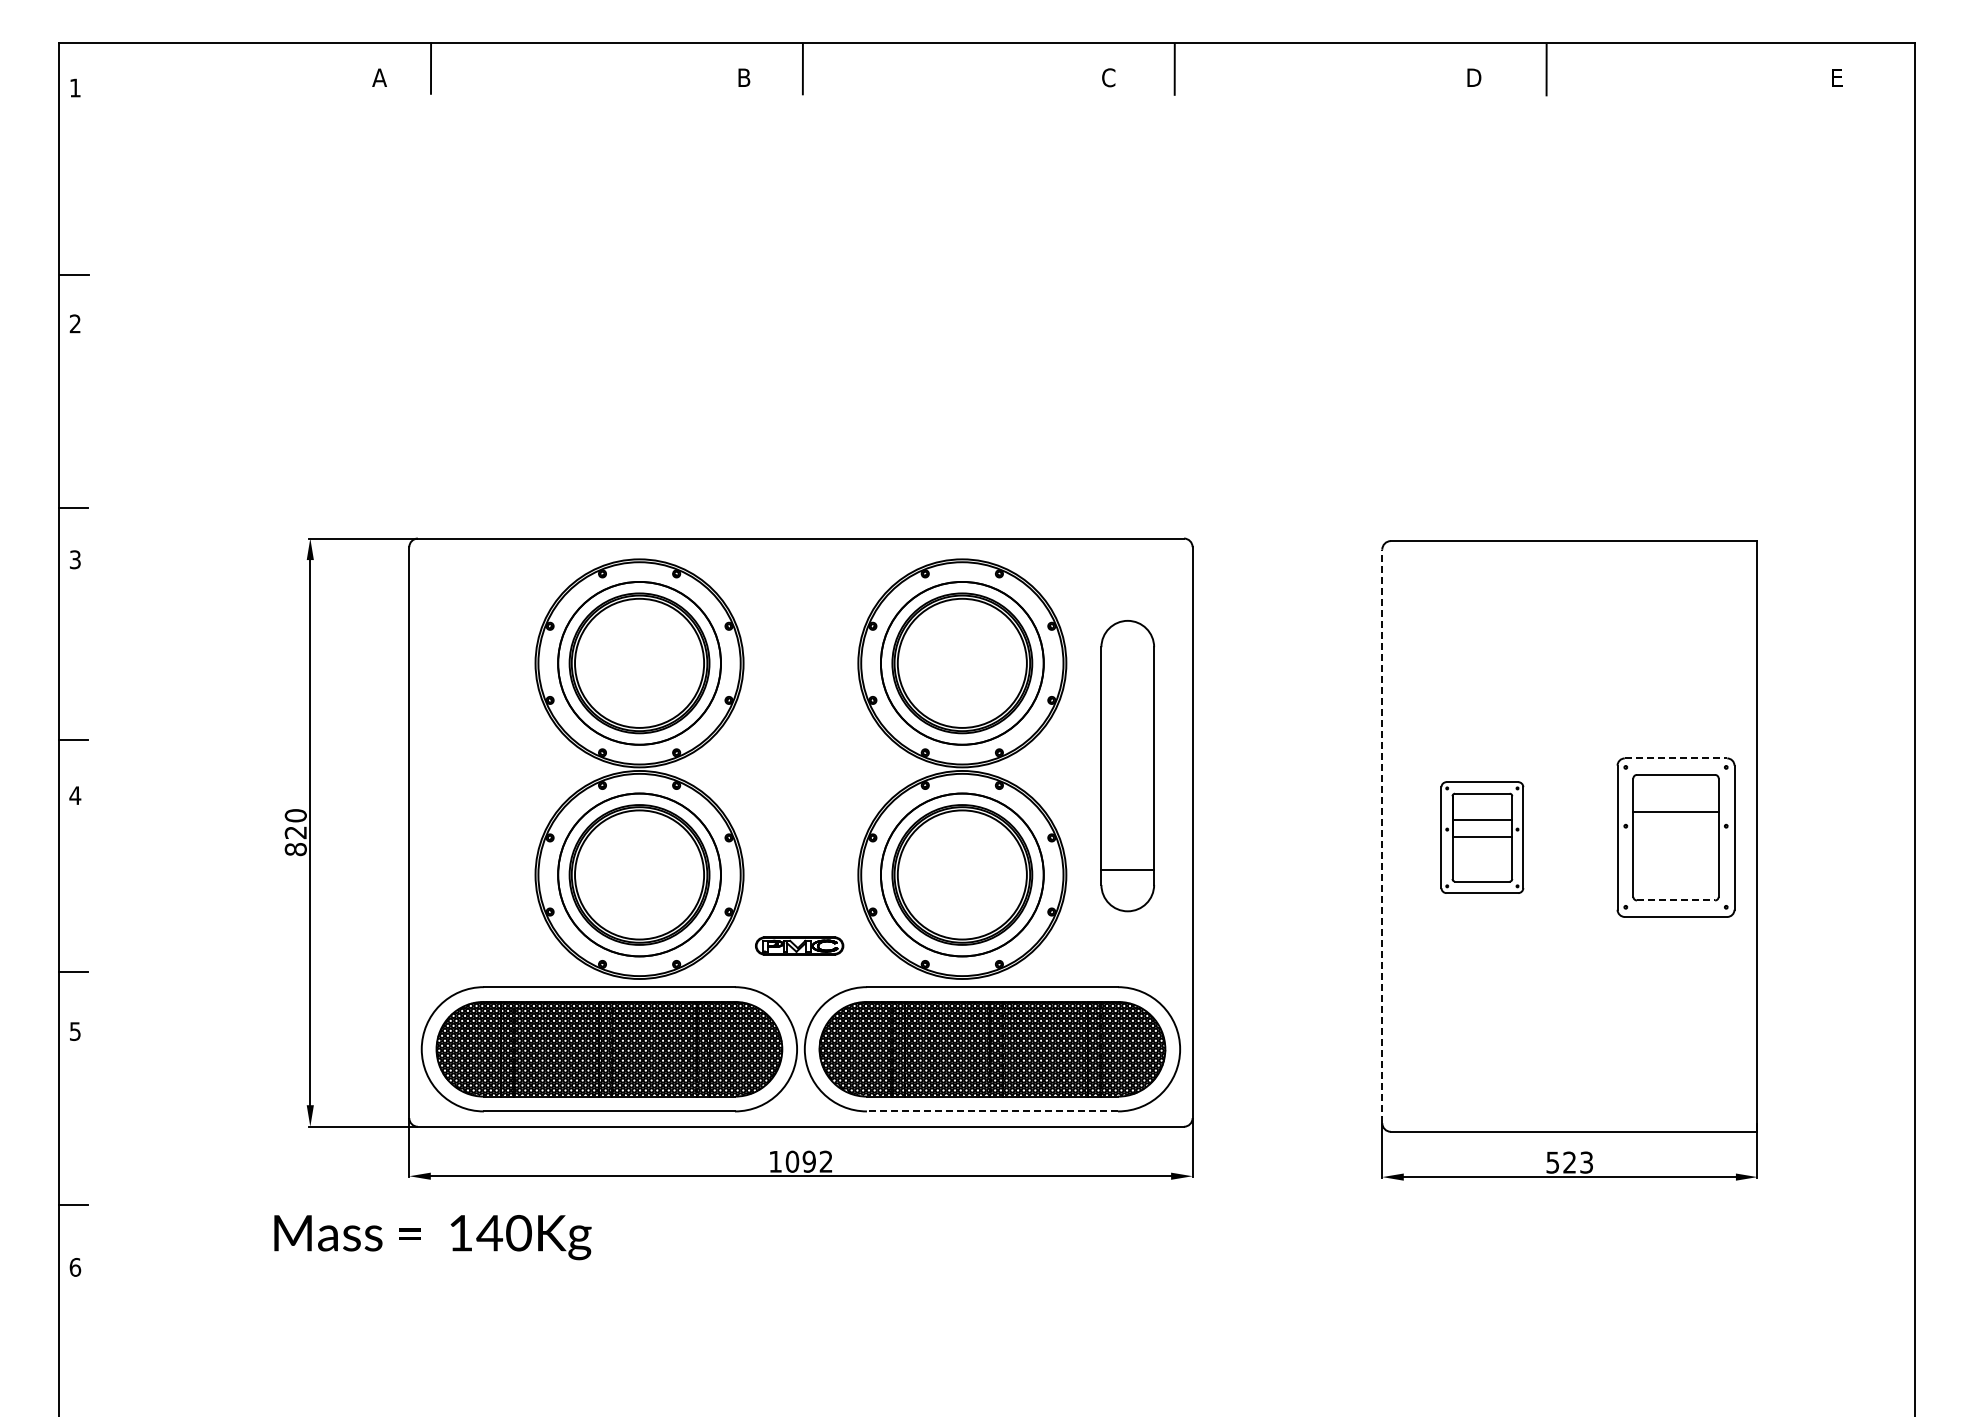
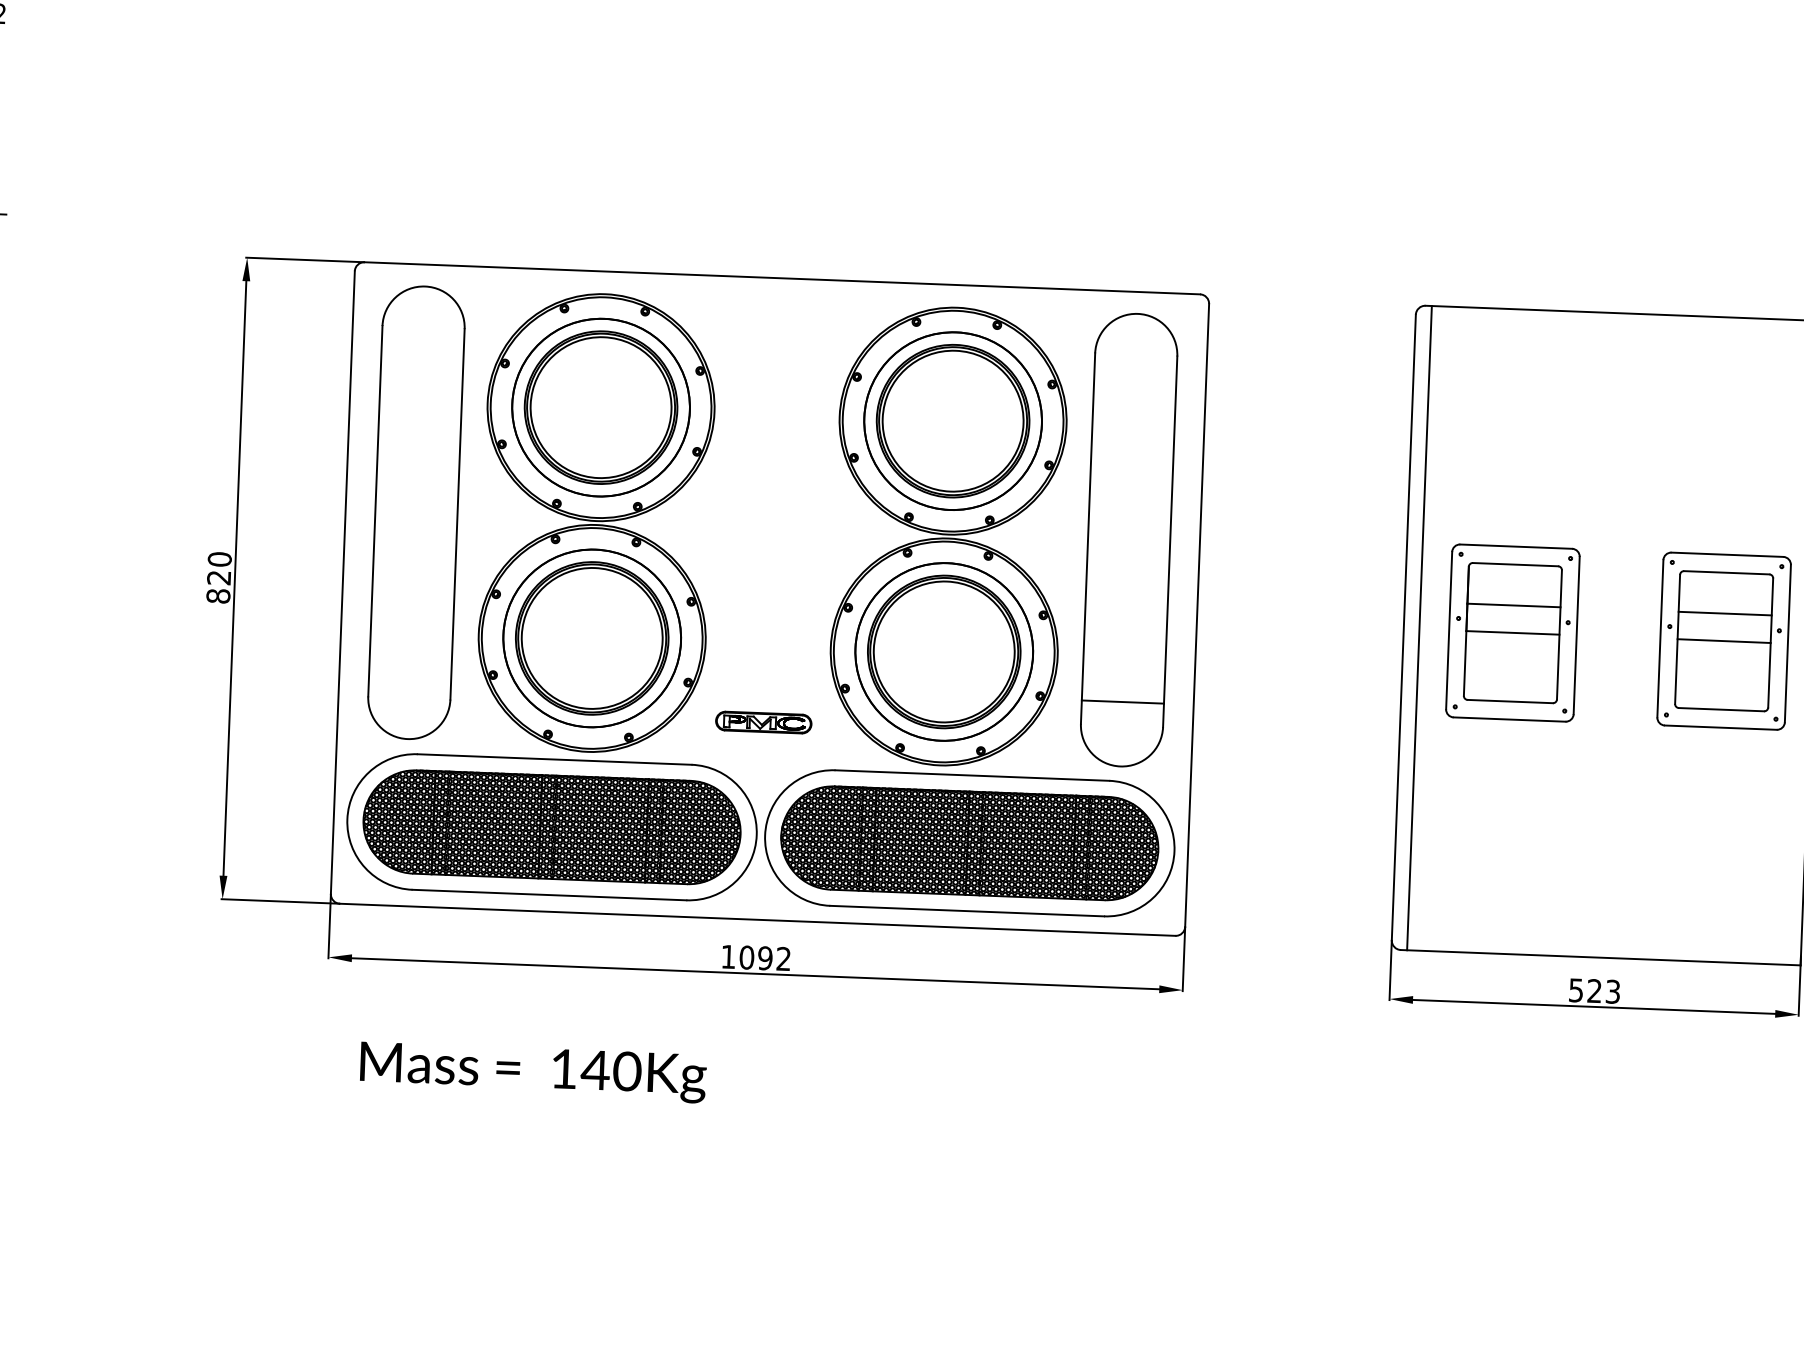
line: (1676, 758) -> (1727, 554), dashed -> solid
part: (473, 765) -> (415, 512), added
part: (1127, 765) -> (1128, 539), size x1.43
line: (1382, 836) -> (1404, 627), dashed -> solid
line: (1396, 836) -> (1419, 628), added
part: (1482, 837) -> (1513, 632), size x1.43
line: (1675, 837) -> (1723, 640), added
line: (1676, 900) -> (1722, 709), dashed -> solid
line: (992, 1111) -> (967, 911), dashed -> solid
text: (432, 1237) -> (532, 1072), moved

